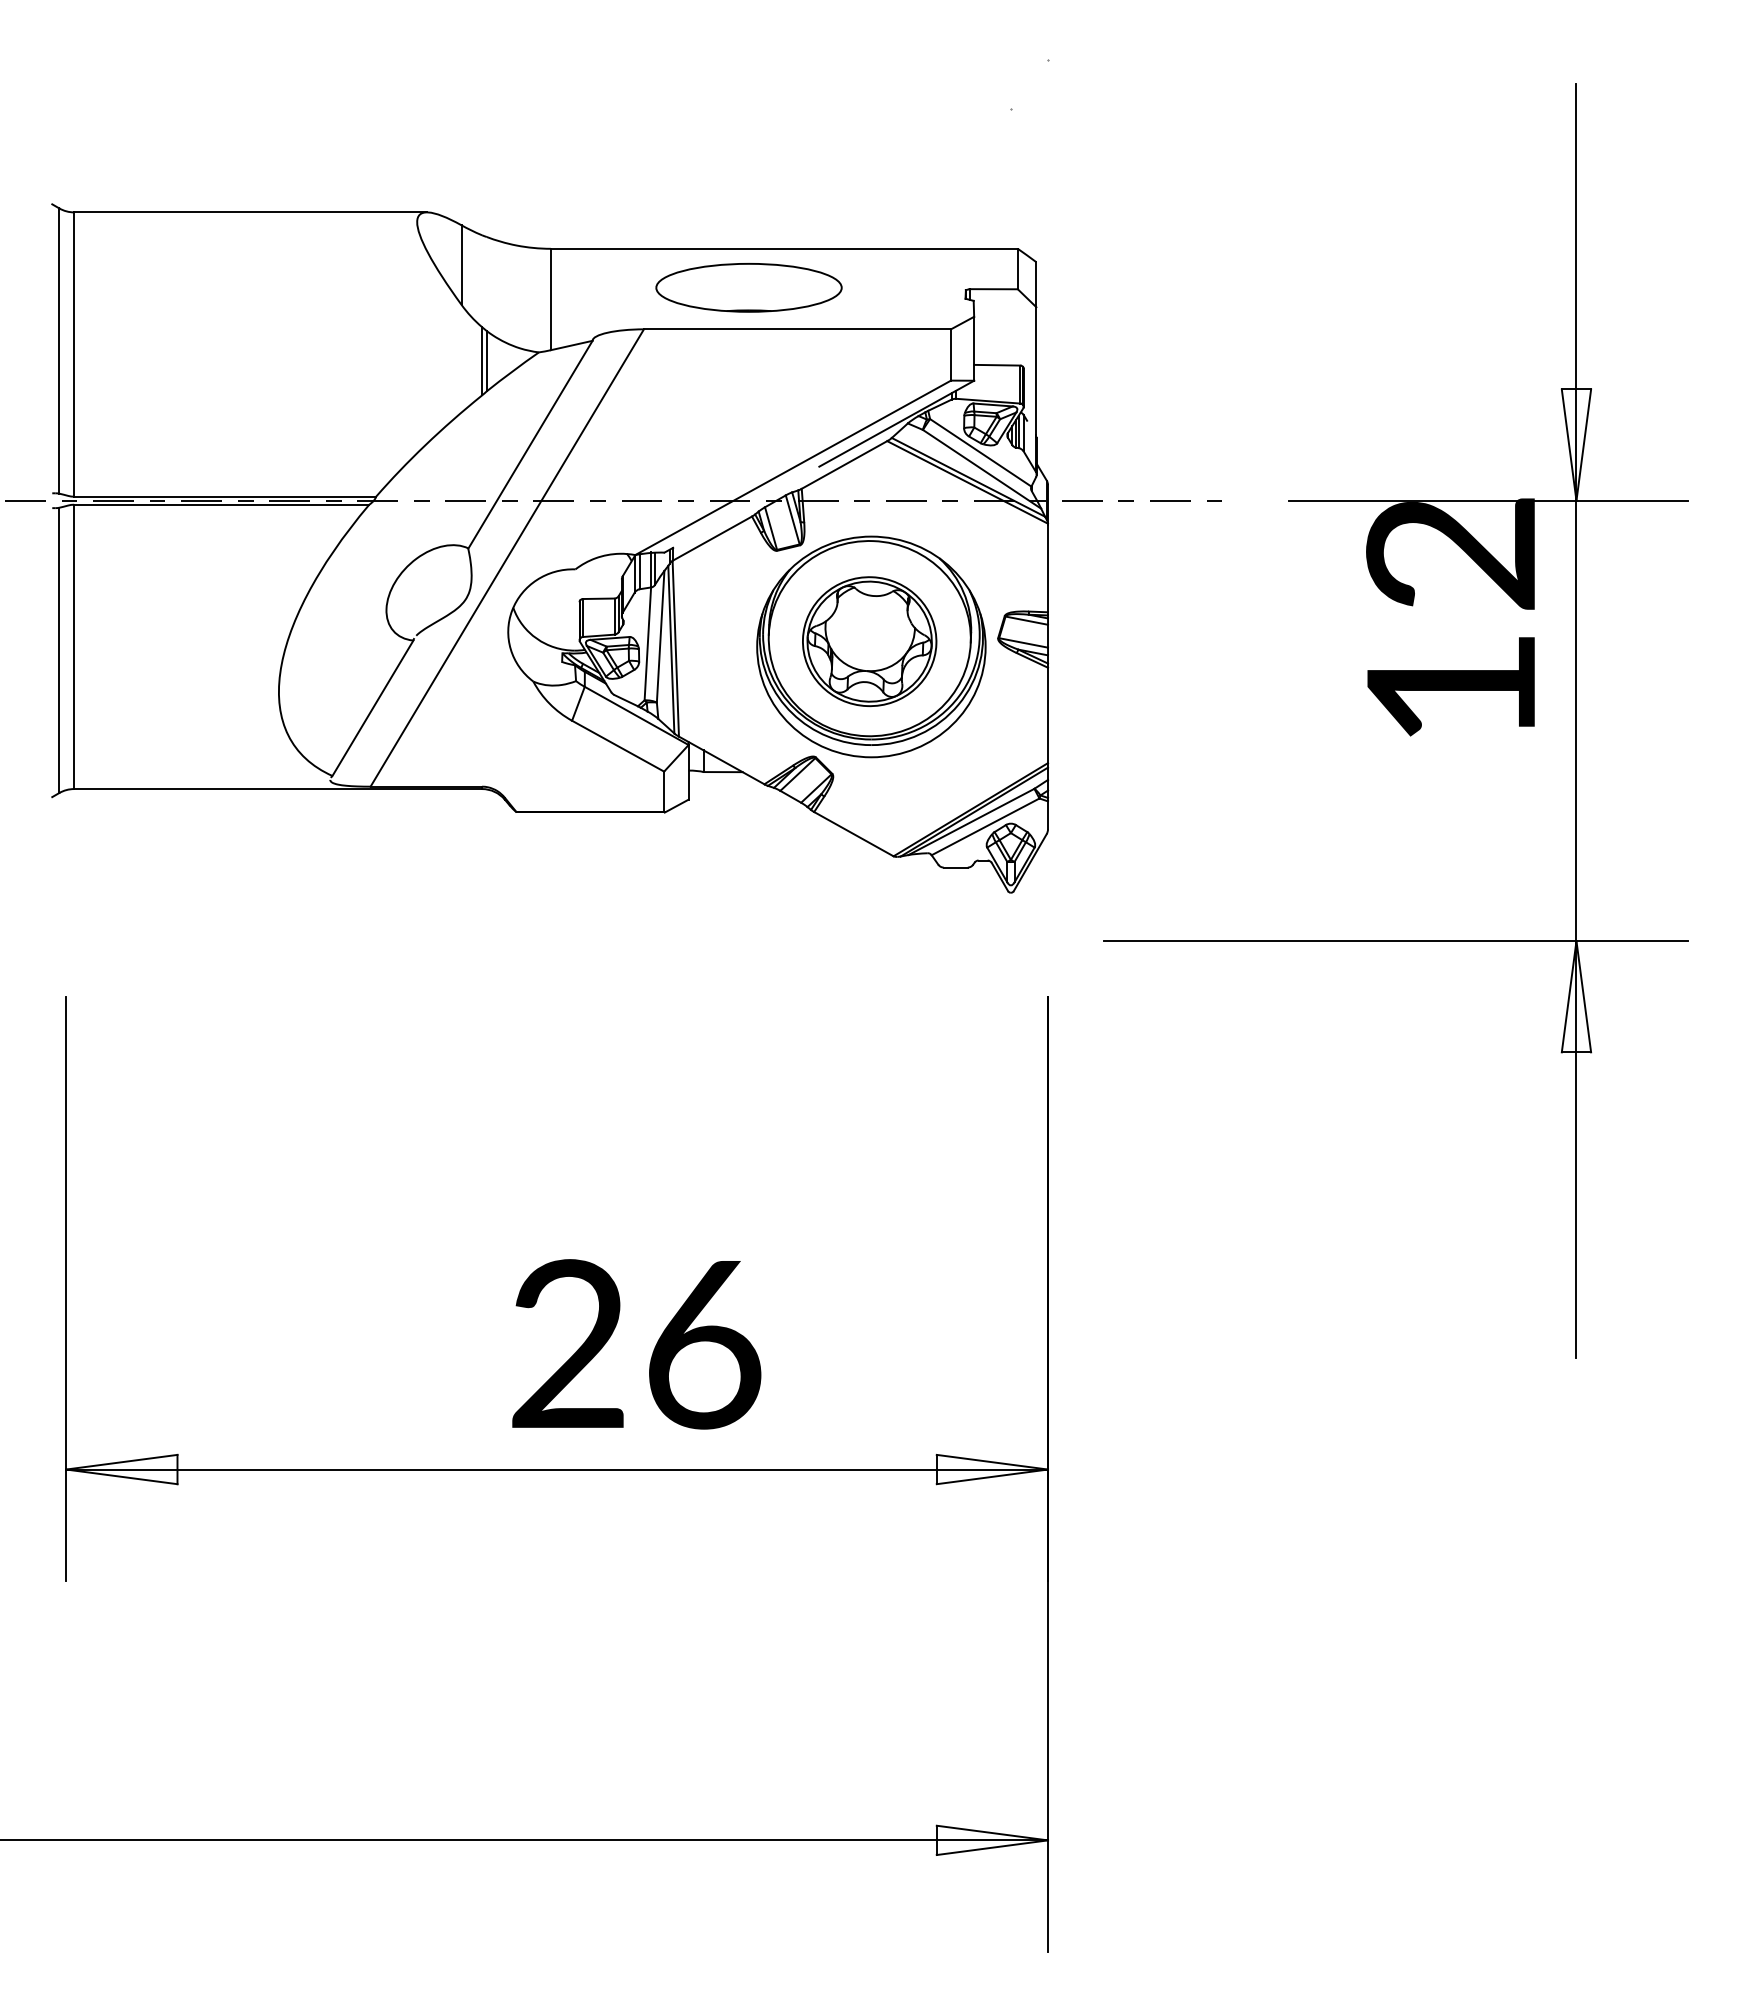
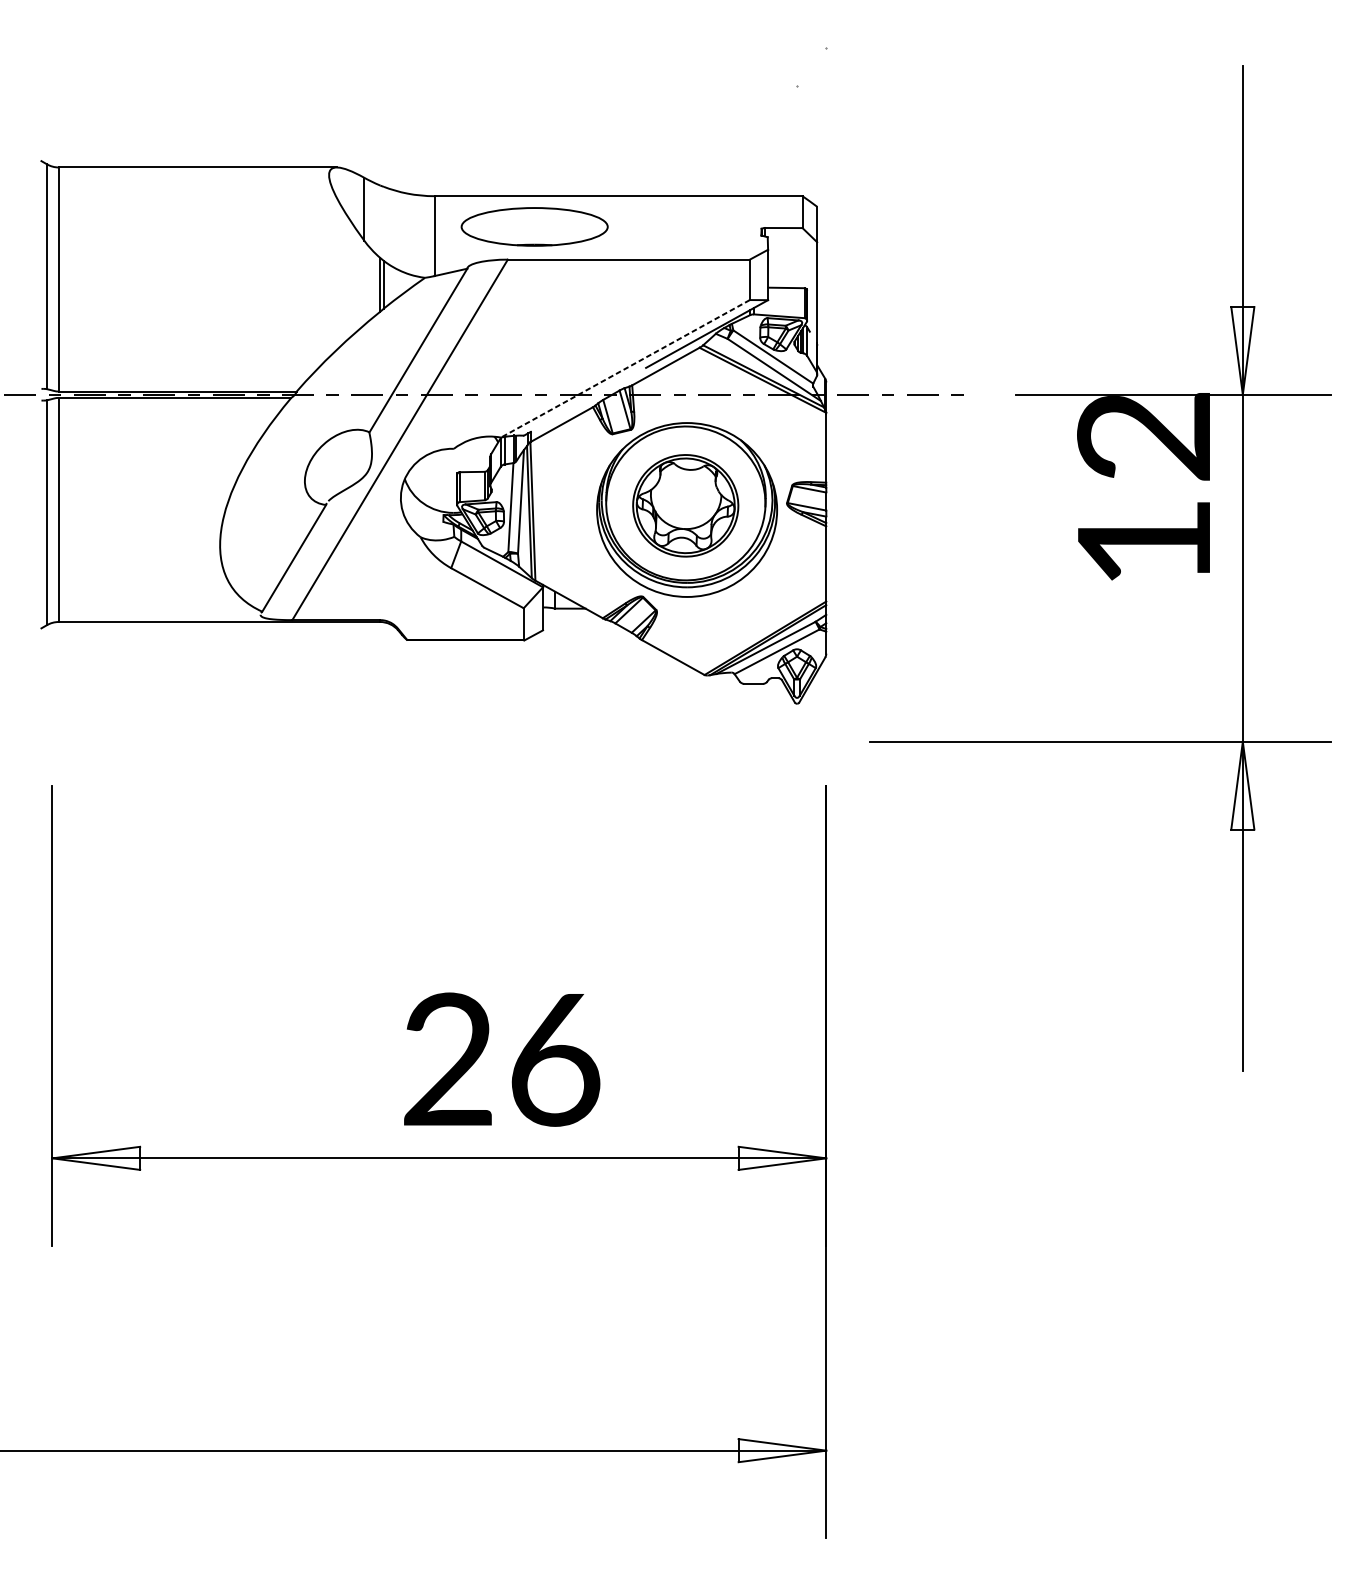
part: (748, 287) -> (534, 226), moved
line: (792, 468) -> (624, 369), solid -> dashed

